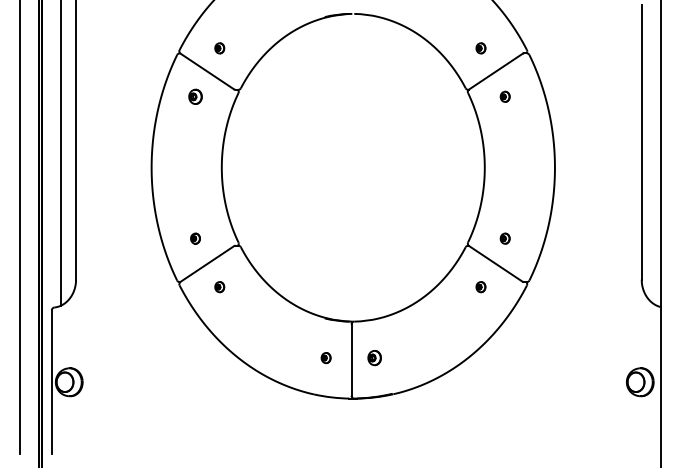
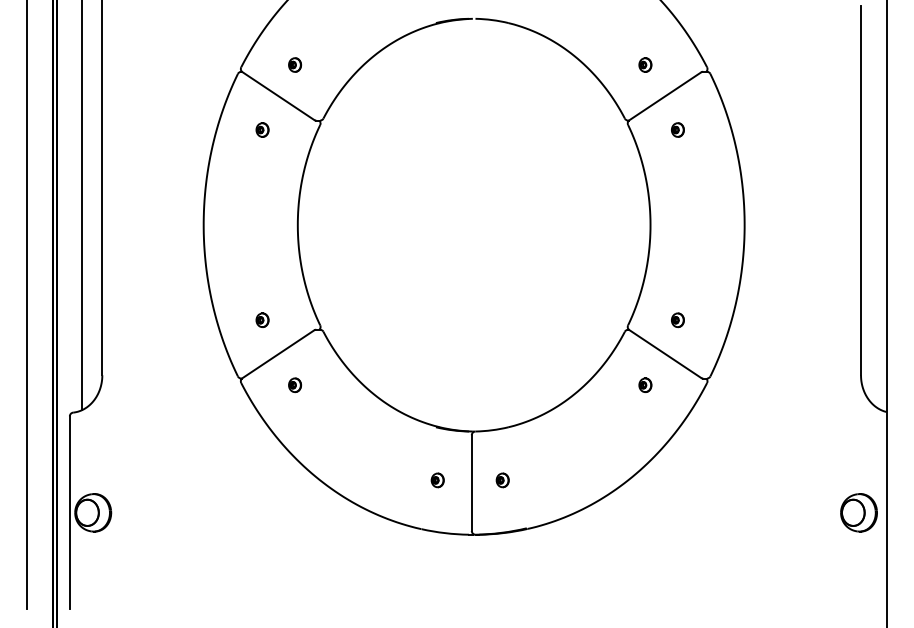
part: (195, 96) -> (262, 129), size x0.71
part: (374, 358) -> (502, 480), size x0.71

